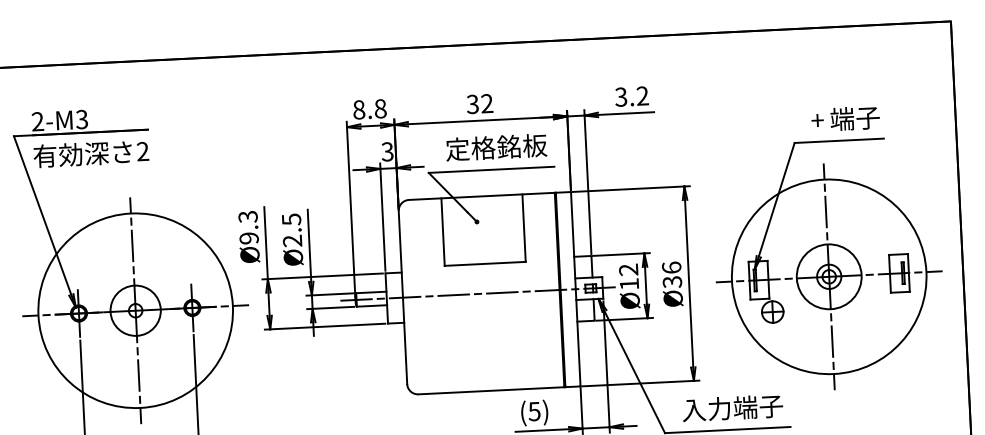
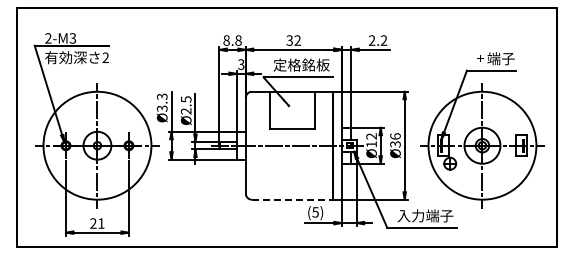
text: (620, 97) -> (371, 40), 3.2 -> 2.2
text: (249, 237) -> (162, 108), Ø9.3 -> Ø3.3
line: (491, 390) -> (292, 199), solid -> dashed

